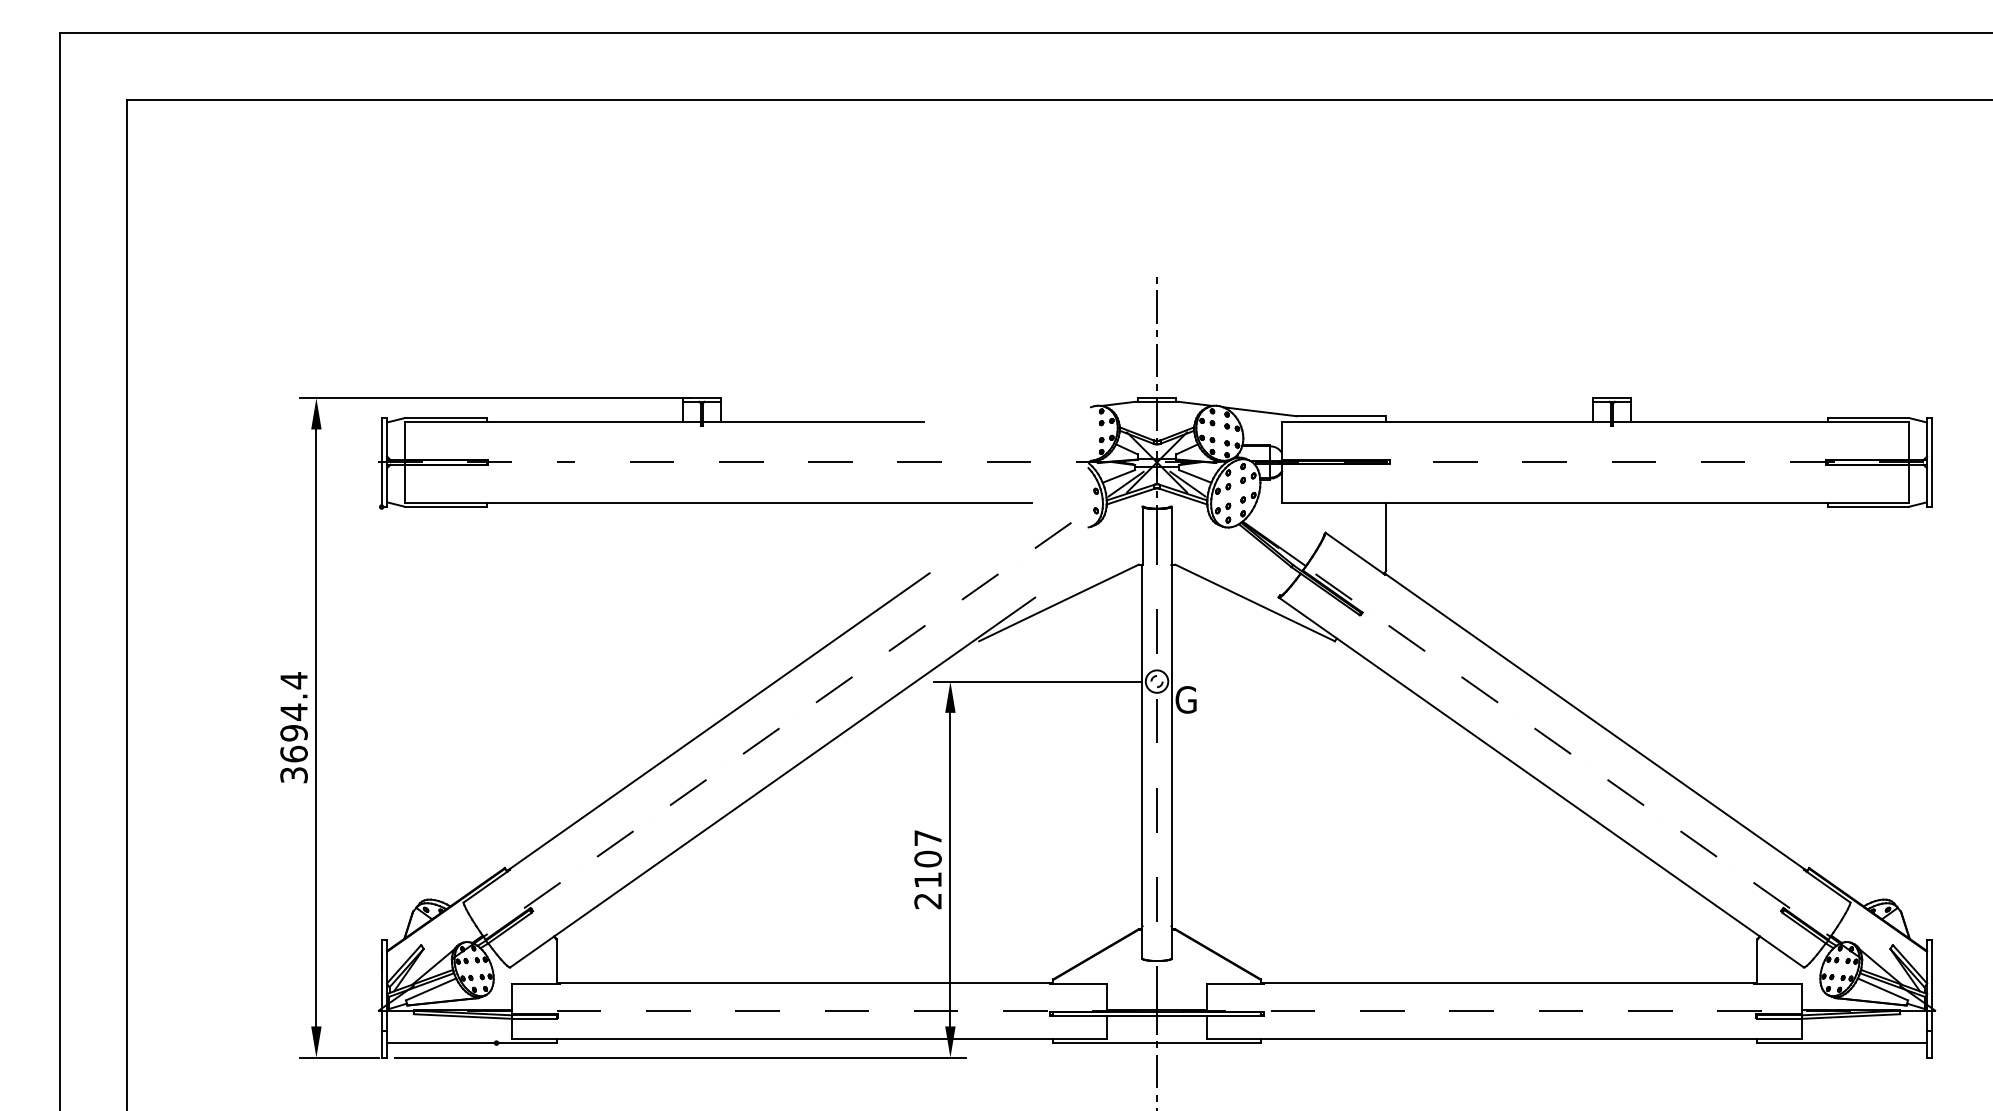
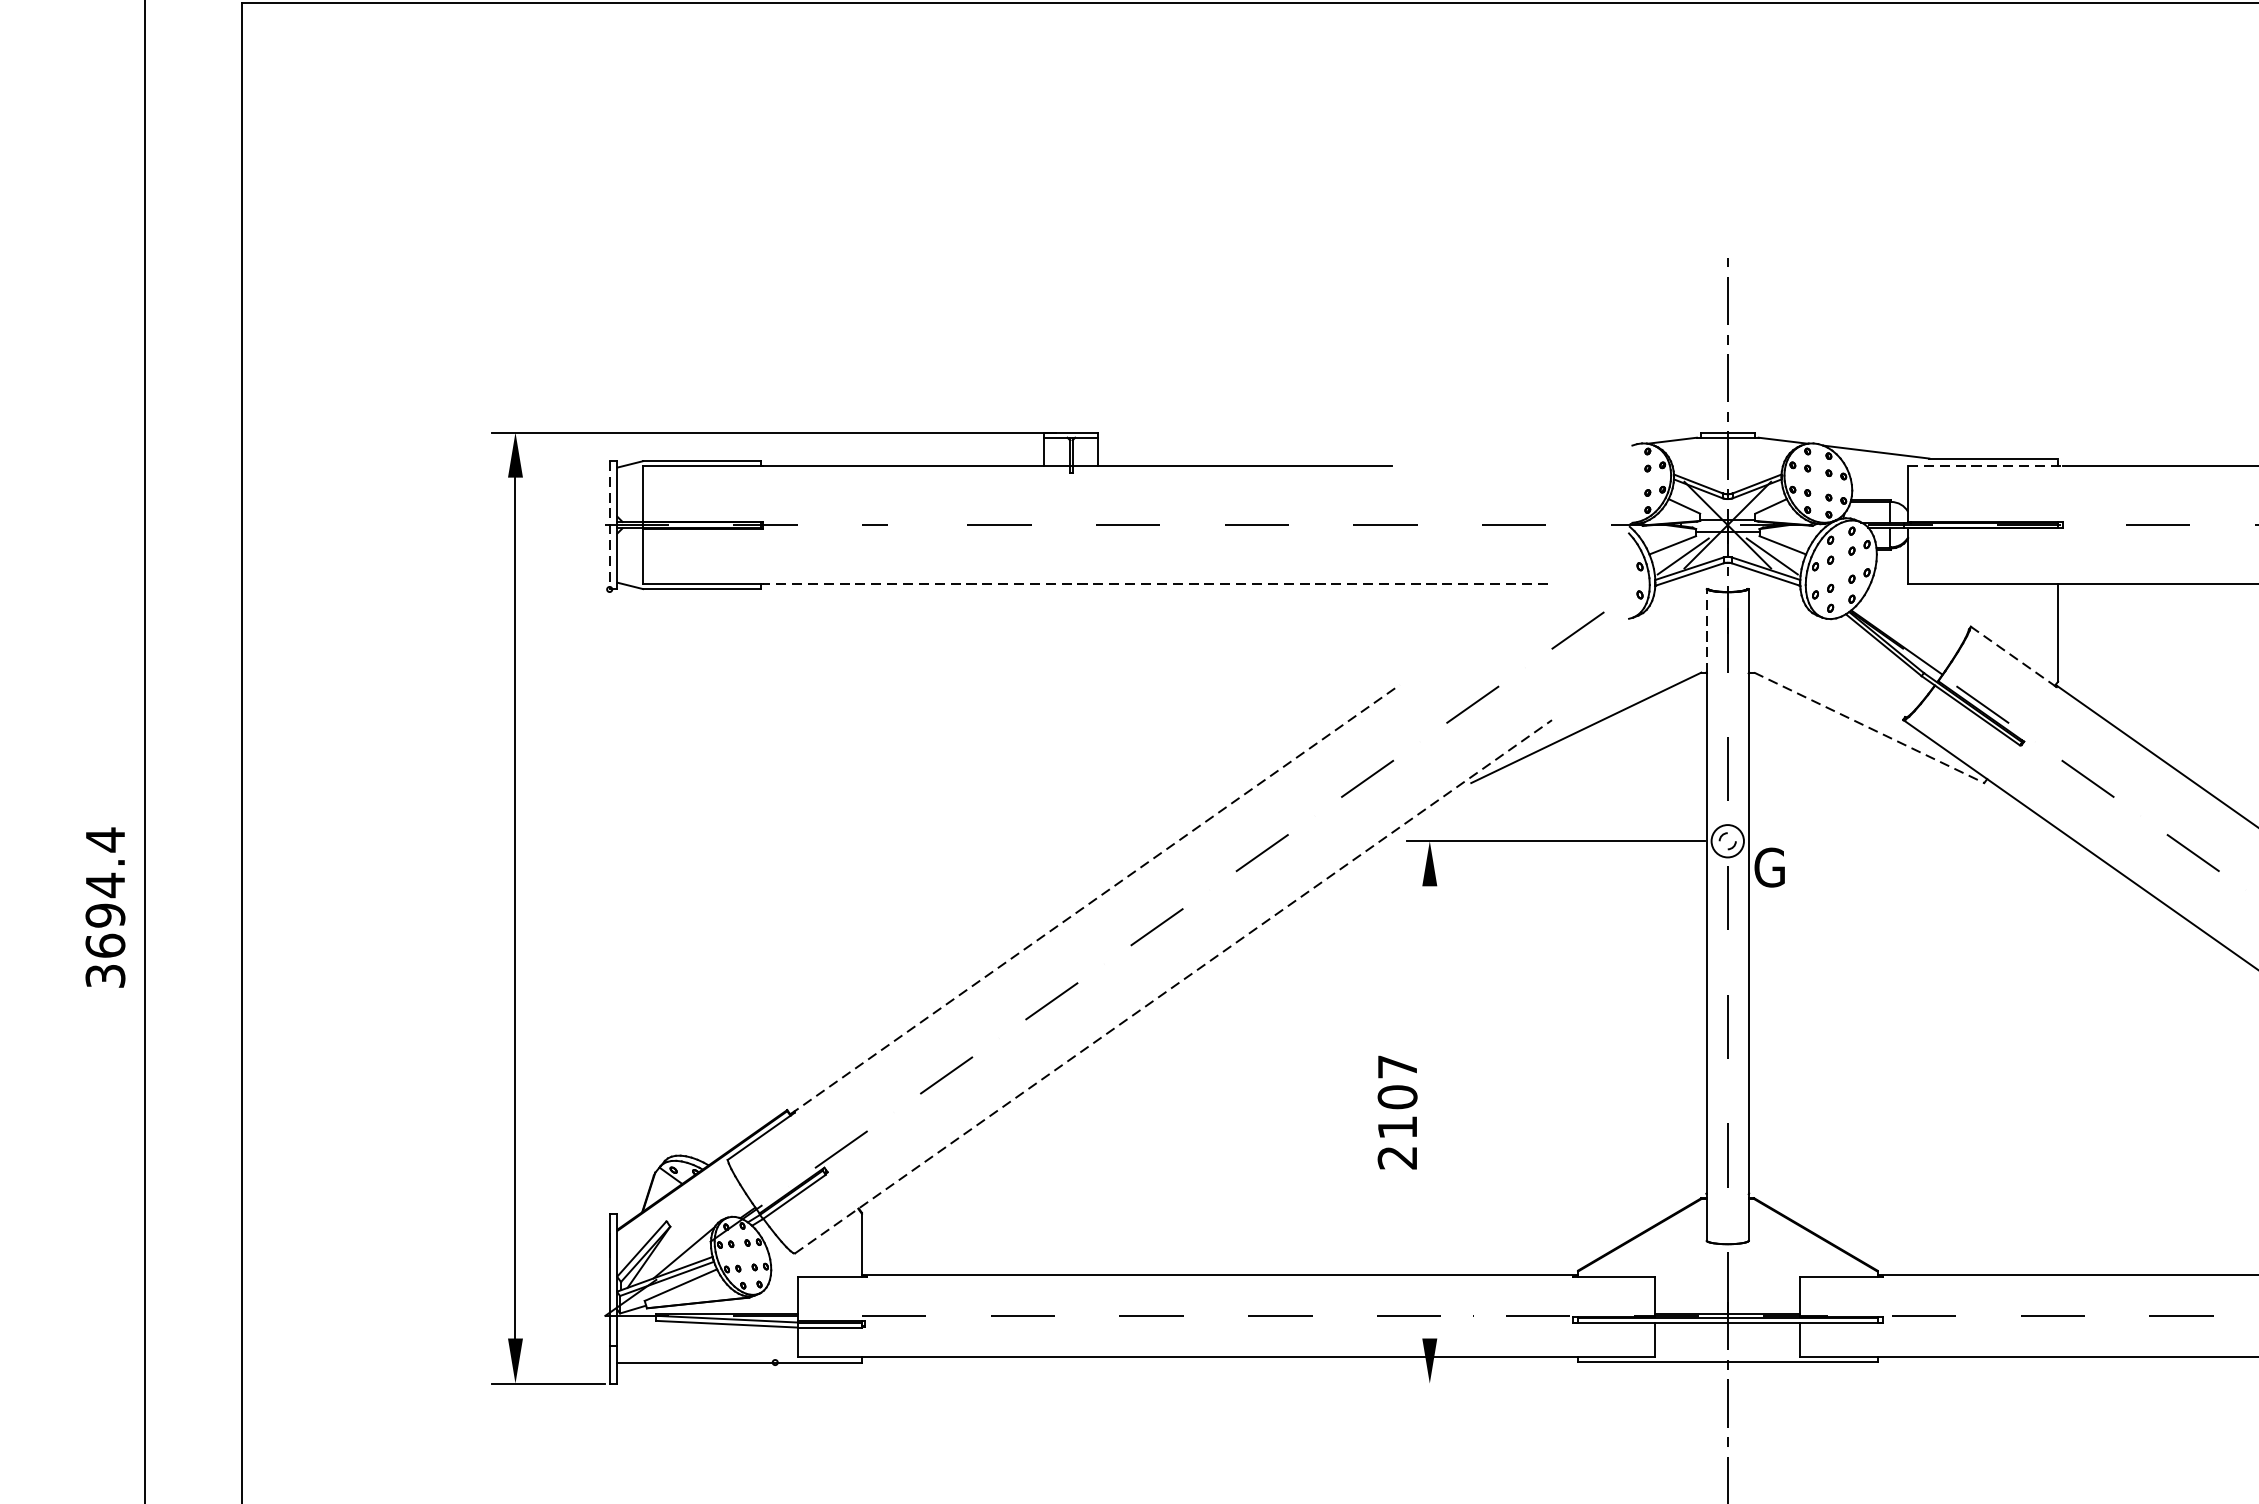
line: (1335, 421) -> (1985, 466), solid -> dashed
line: (381, 462) -> (609, 525), solid -> dashed
line: (760, 503) -> (1155, 584), solid -> dashed
line: (1142, 535) -> (1706, 630), solid -> dashed
line: (1354, 553) -> (2012, 656), solid -> dashed
line: (1255, 603) -> (1869, 728), solid -> dashed
line: (718, 722) -> (1095, 900), solid -> dashed
text: (293, 727) -> (104, 907), moved
line: (773, 782) -> (1174, 986), solid -> dashed
line: (950, 869) -> (1429, 1112), removed
line: (680, 1057) -> (1040, 1383), removed

